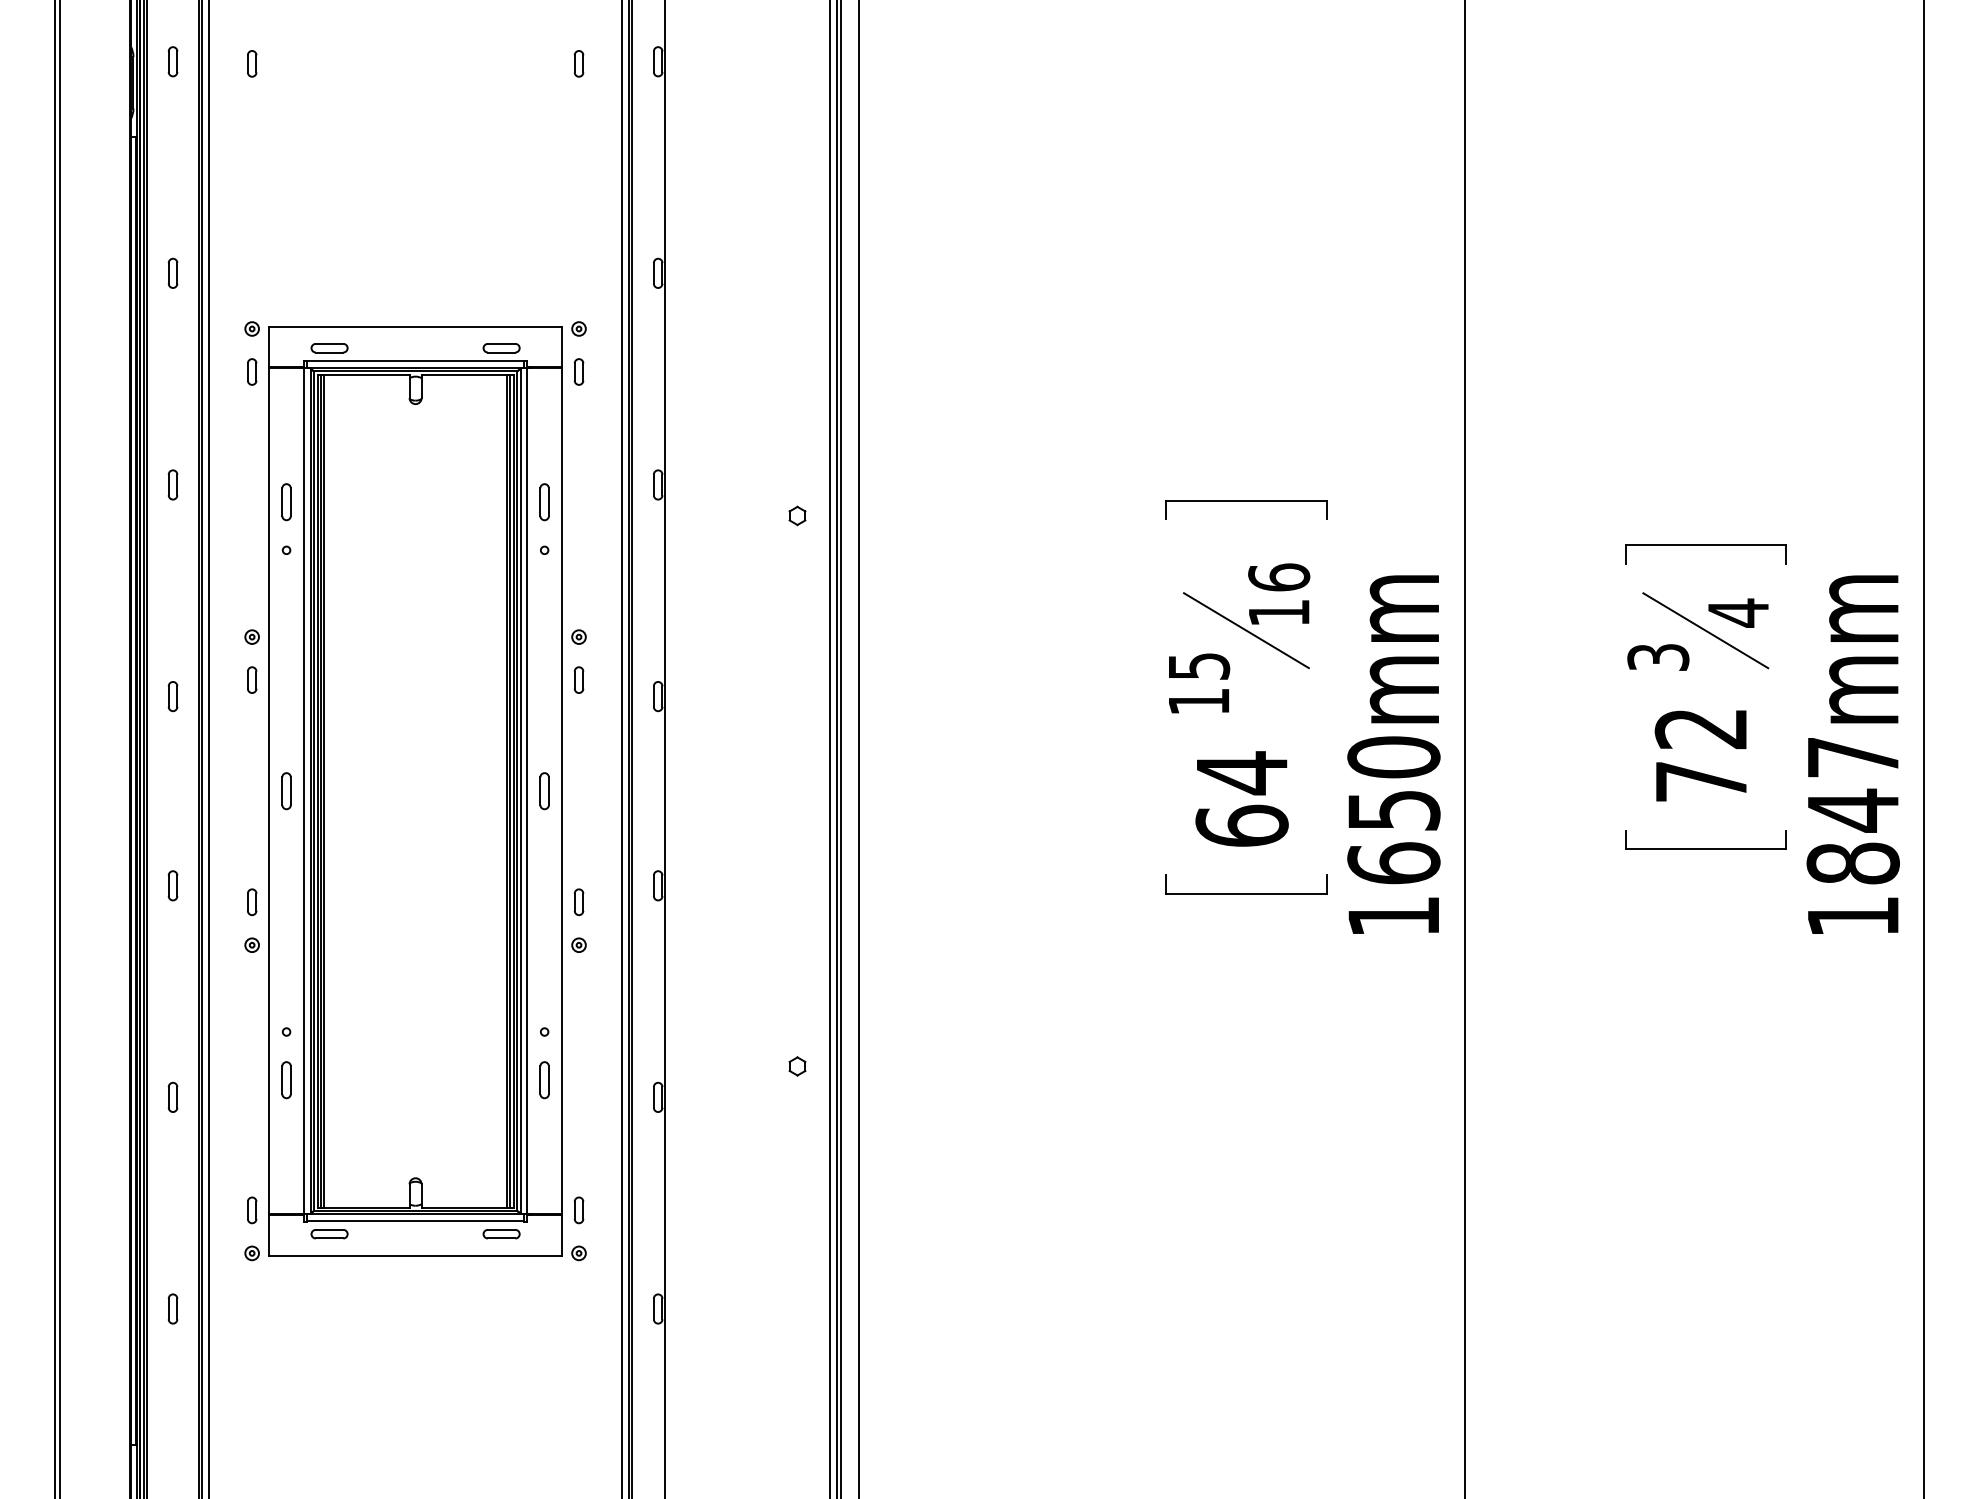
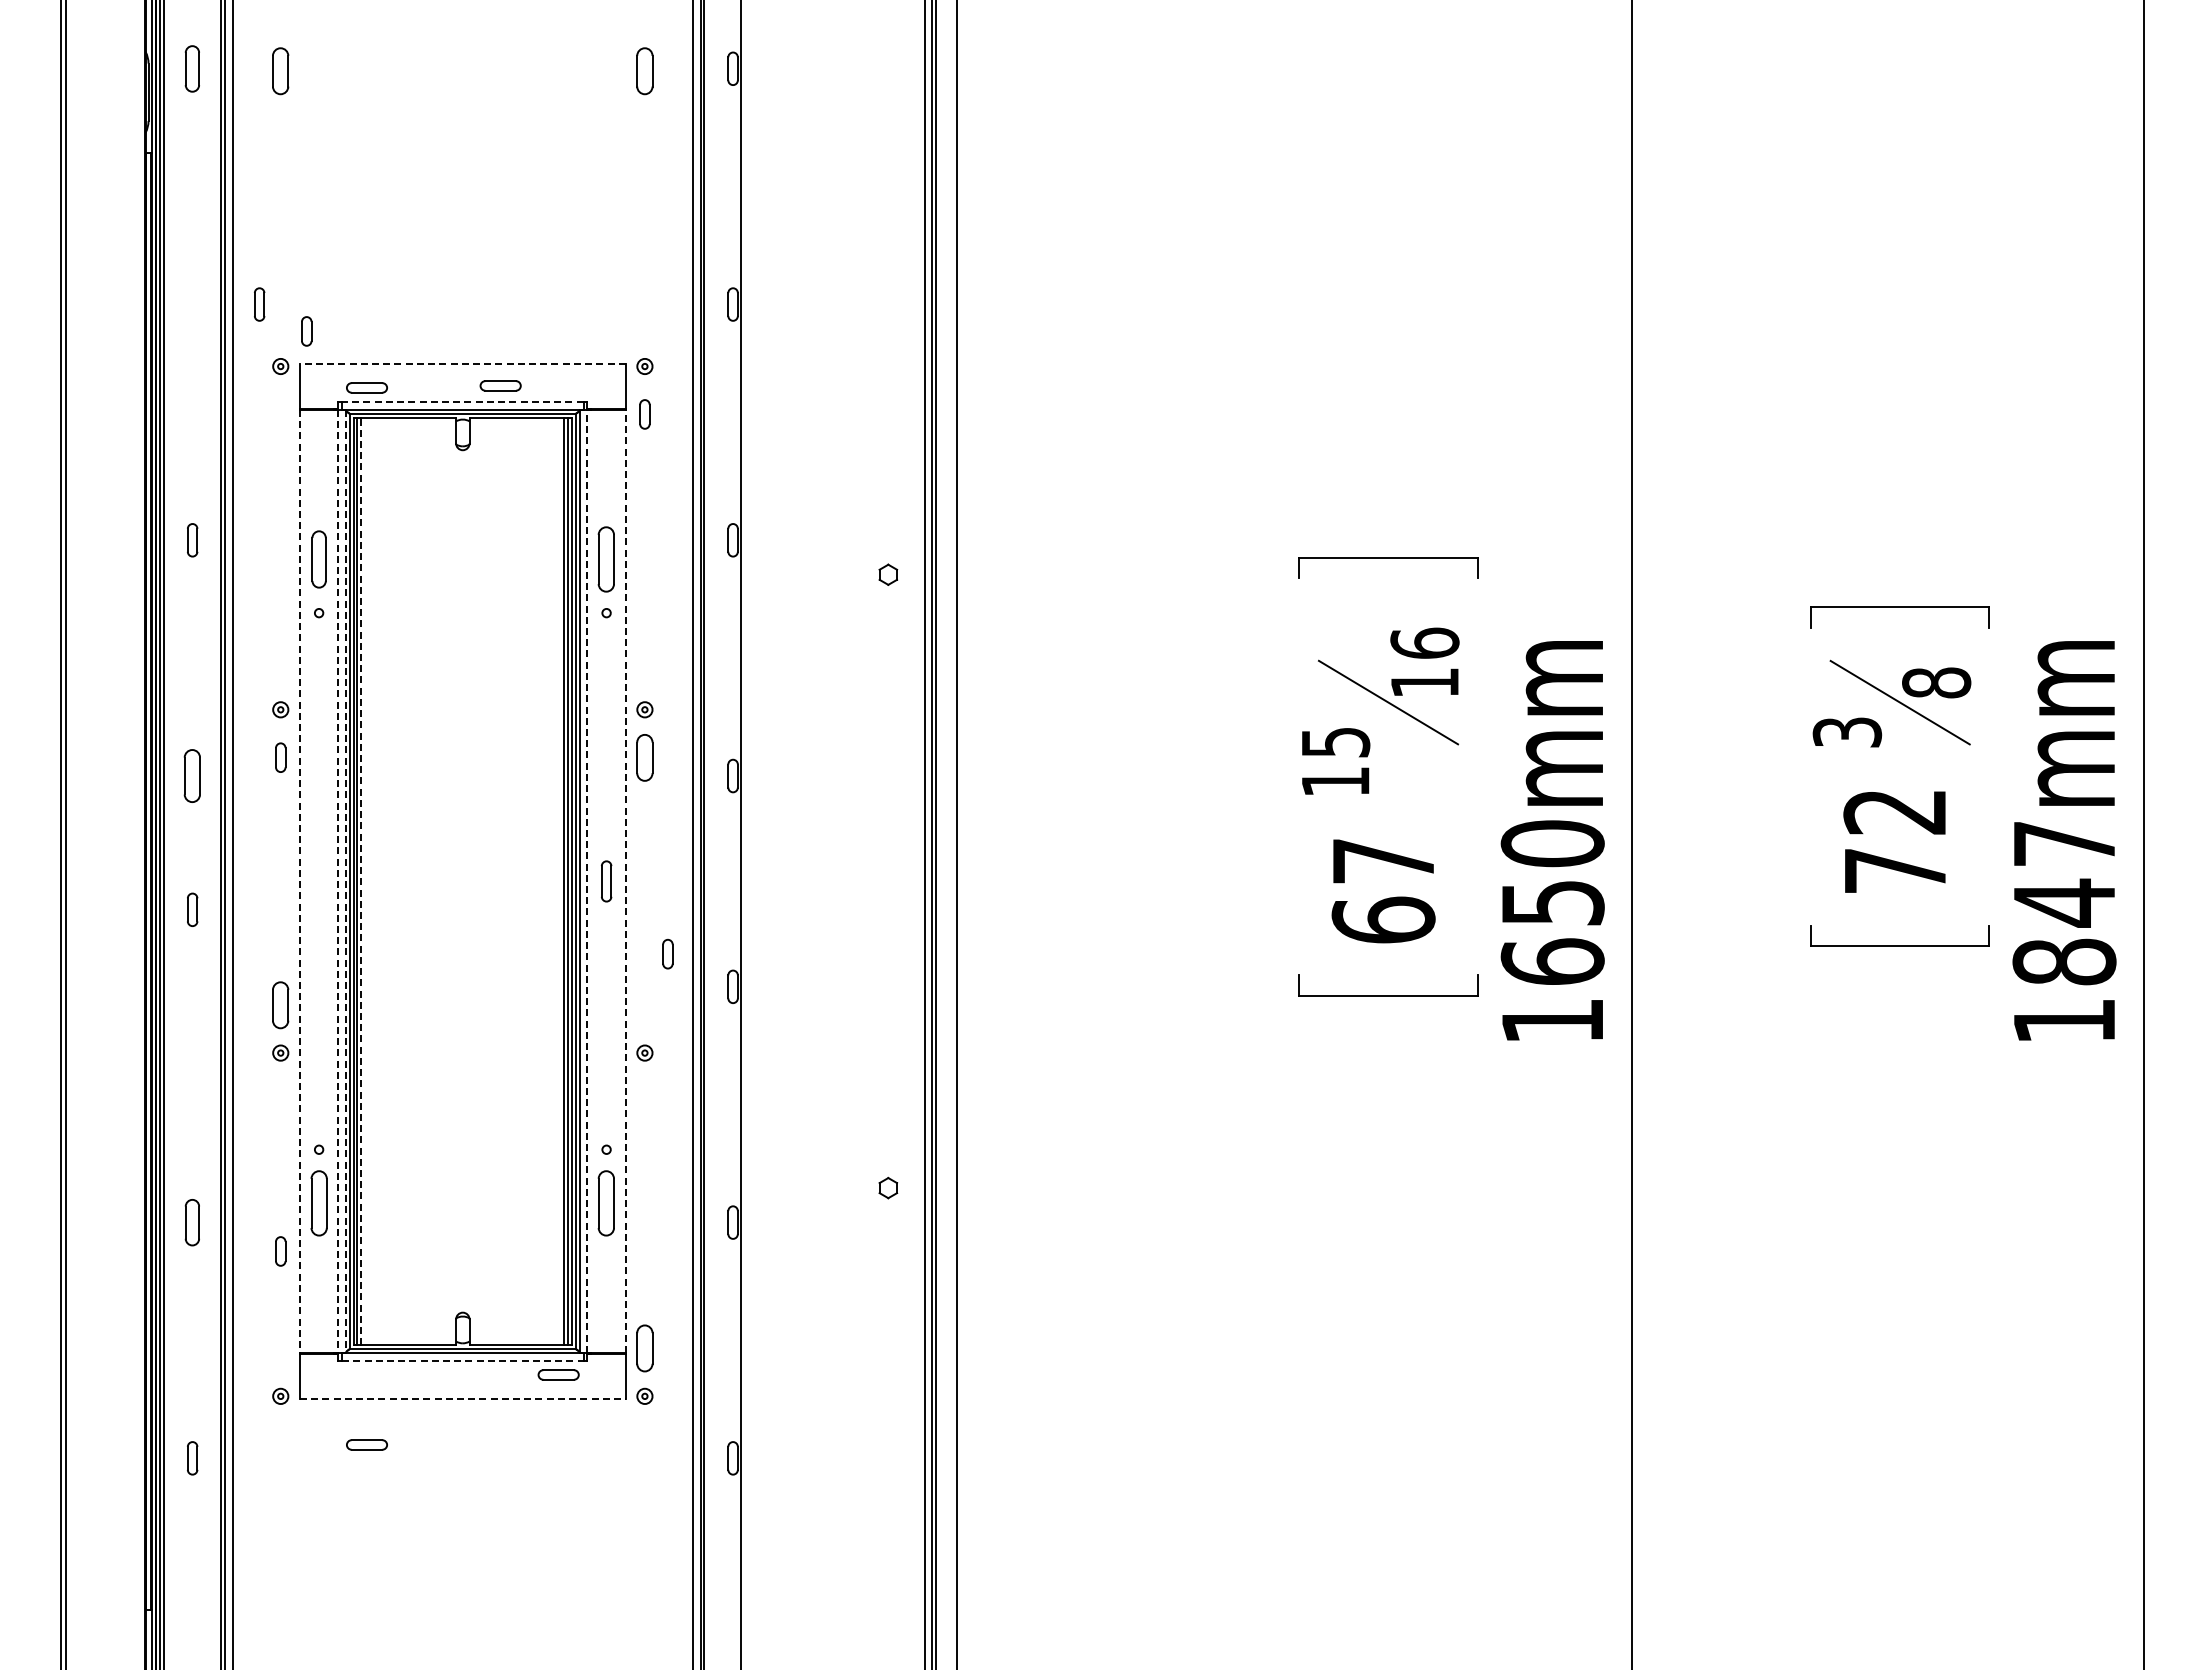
part: (172, 61) -> (192, 68), size x1.4
part: (251, 63) -> (280, 70), size x1.6
part: (578, 63) -> (644, 70), size x1.6
part: (172, 273) -> (259, 304), moved
line: (415, 326) -> (462, 363), solid -> dashed
part: (501, 347) -> (500, 385), moved
line: (415, 361) -> (462, 402), solid -> dashed
part: (251, 372) -> (306, 331), moved
part: (286, 502) -> (318, 559), size x1.4
part: (544, 502) -> (606, 559), size x1.6
text: (1738, 612) -> (1936, 682), 4 -> 8
part: (578, 679) -> (644, 757), size x1.6
part: (172, 696) -> (192, 775), size x1.6
text: (1241, 773) -> (1383, 861), 64 -> 67
line: (527, 790) -> (587, 880), solid -> dashed
line: (561, 790) -> (625, 880), solid -> dashed
line: (268, 791) -> (299, 881), solid -> dashed
part: (286, 791) -> (318, 881), removed
line: (303, 791) -> (338, 881), solid -> dashed
line: (310, 791) -> (345, 881), solid -> dashed
line: (324, 791) -> (361, 881), solid -> dashed
part: (172, 885) -> (192, 909), moved
part: (251, 901) -> (280, 1004), size x1.6
part: (578, 901) -> (667, 953), moved
part: (286, 1080) -> (318, 1203), size x1.6
part: (544, 1080) -> (606, 1203), size x1.6
part: (172, 1097) -> (192, 1222), size x1.4
part: (251, 1210) -> (280, 1251), moved
part: (578, 1210) -> (644, 1348), size x1.6
line: (415, 1221) -> (462, 1360), solid -> dashed
part: (329, 1233) -> (366, 1444), moved
line: (415, 1255) -> (462, 1398), solid -> dashed

